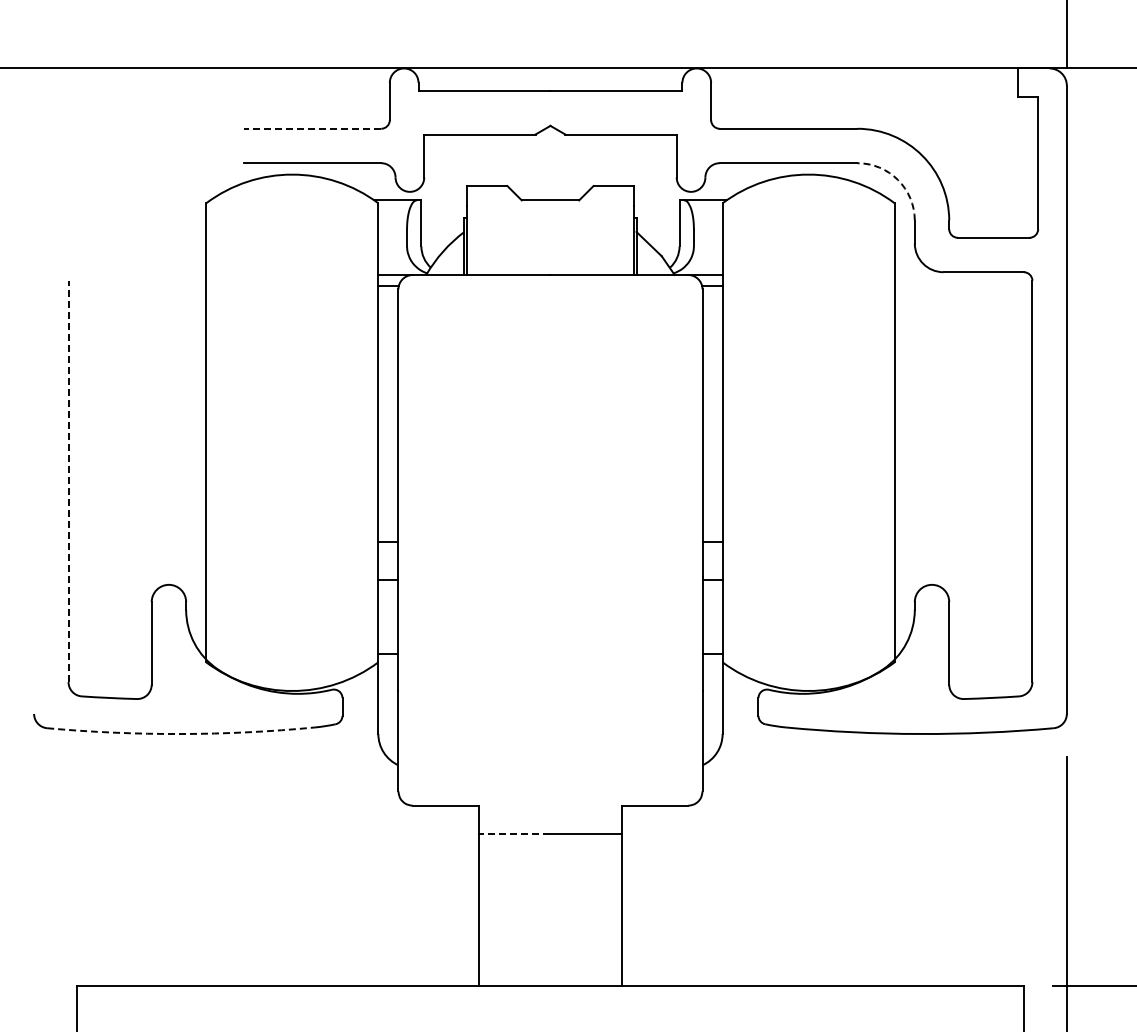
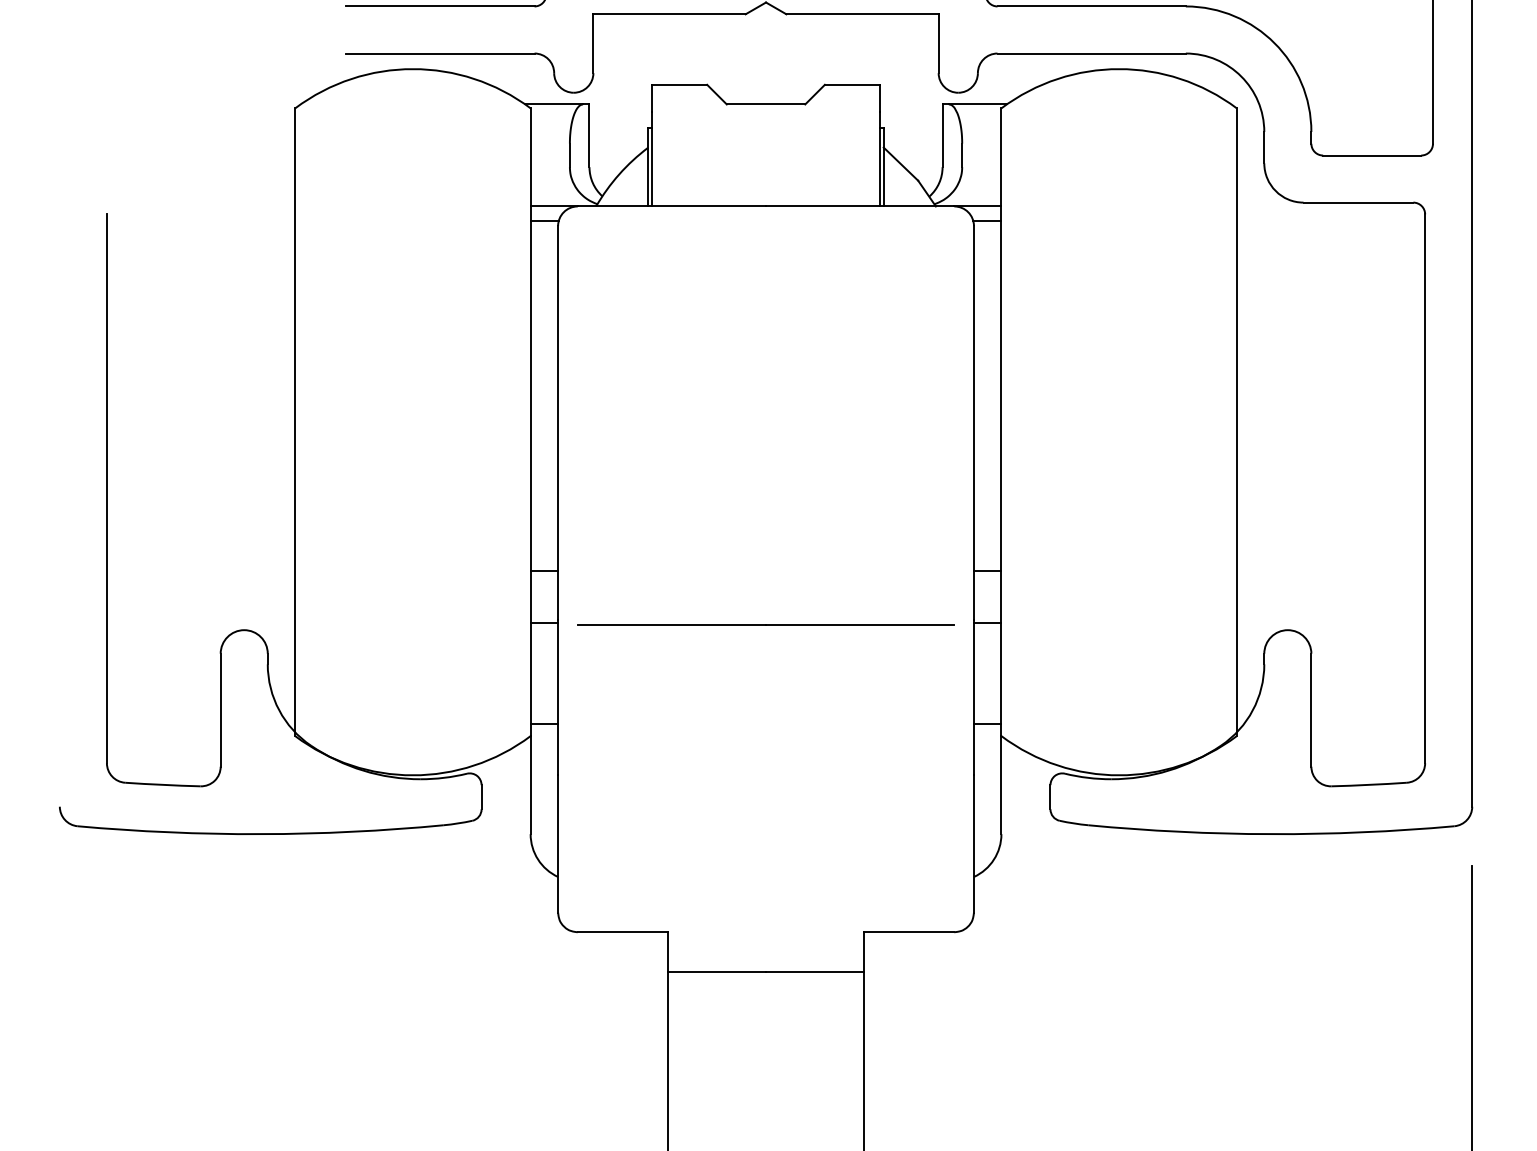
line: (312, 128) -> (440, 6), dashed -> solid
arc: (898, 180) -> (1241, 77), dashed -> solid
line: (68, 481) -> (106, 488), dashed -> solid
line: (550, 580) -> (766, 624), added
arc: (181, 734) -> (261, 834), dashed -> solid
line: (514, 834) -> (716, 971), dashed -> solid

